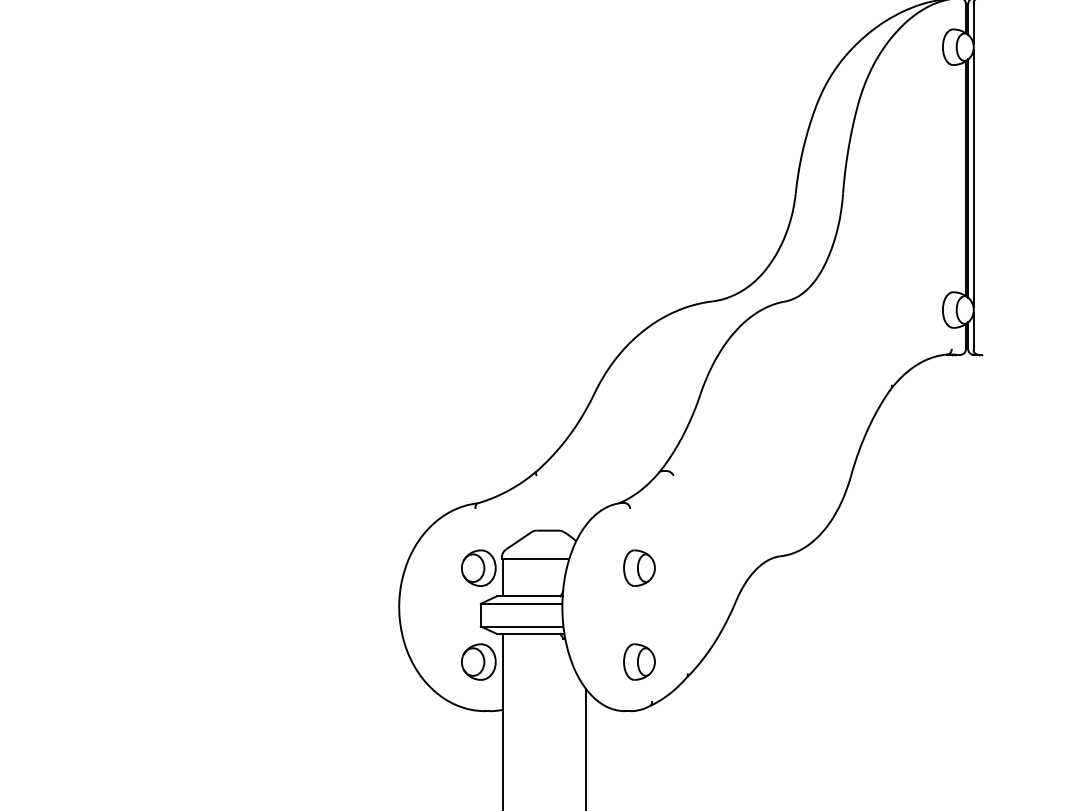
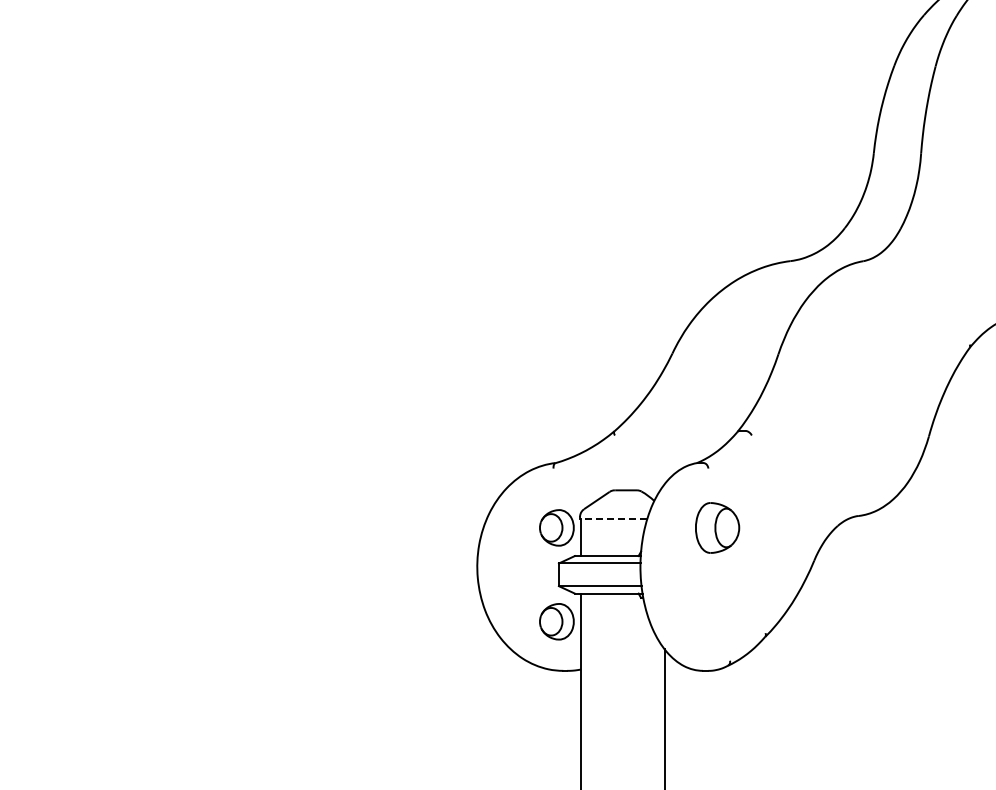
line: (535, 558) -> (613, 518), solid -> dashed
part: (639, 567) -> (717, 527), size x1.4
part: (639, 661) -> (717, 621), removed

